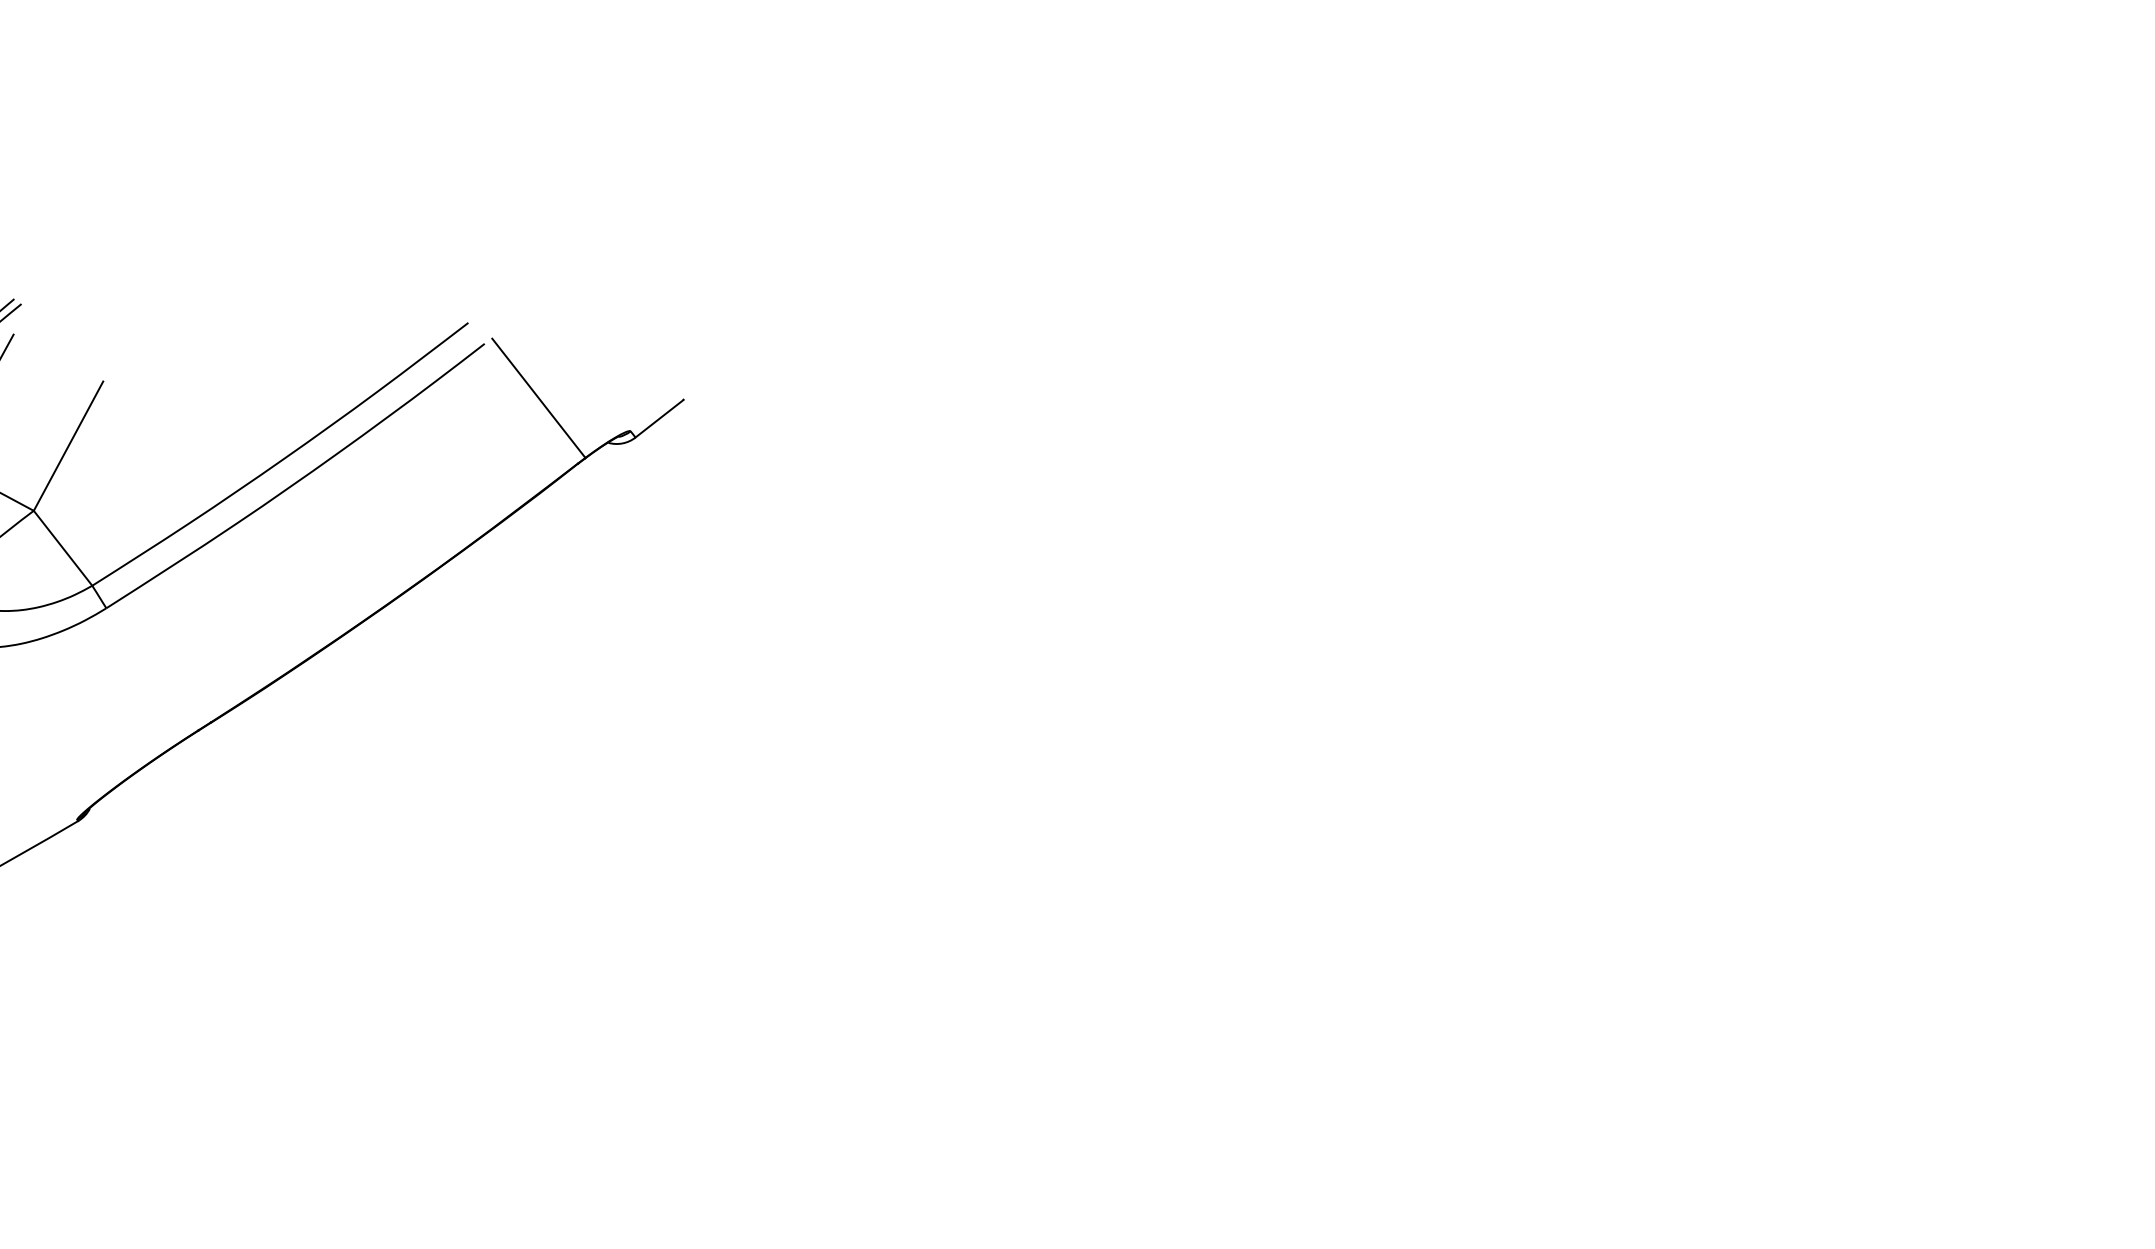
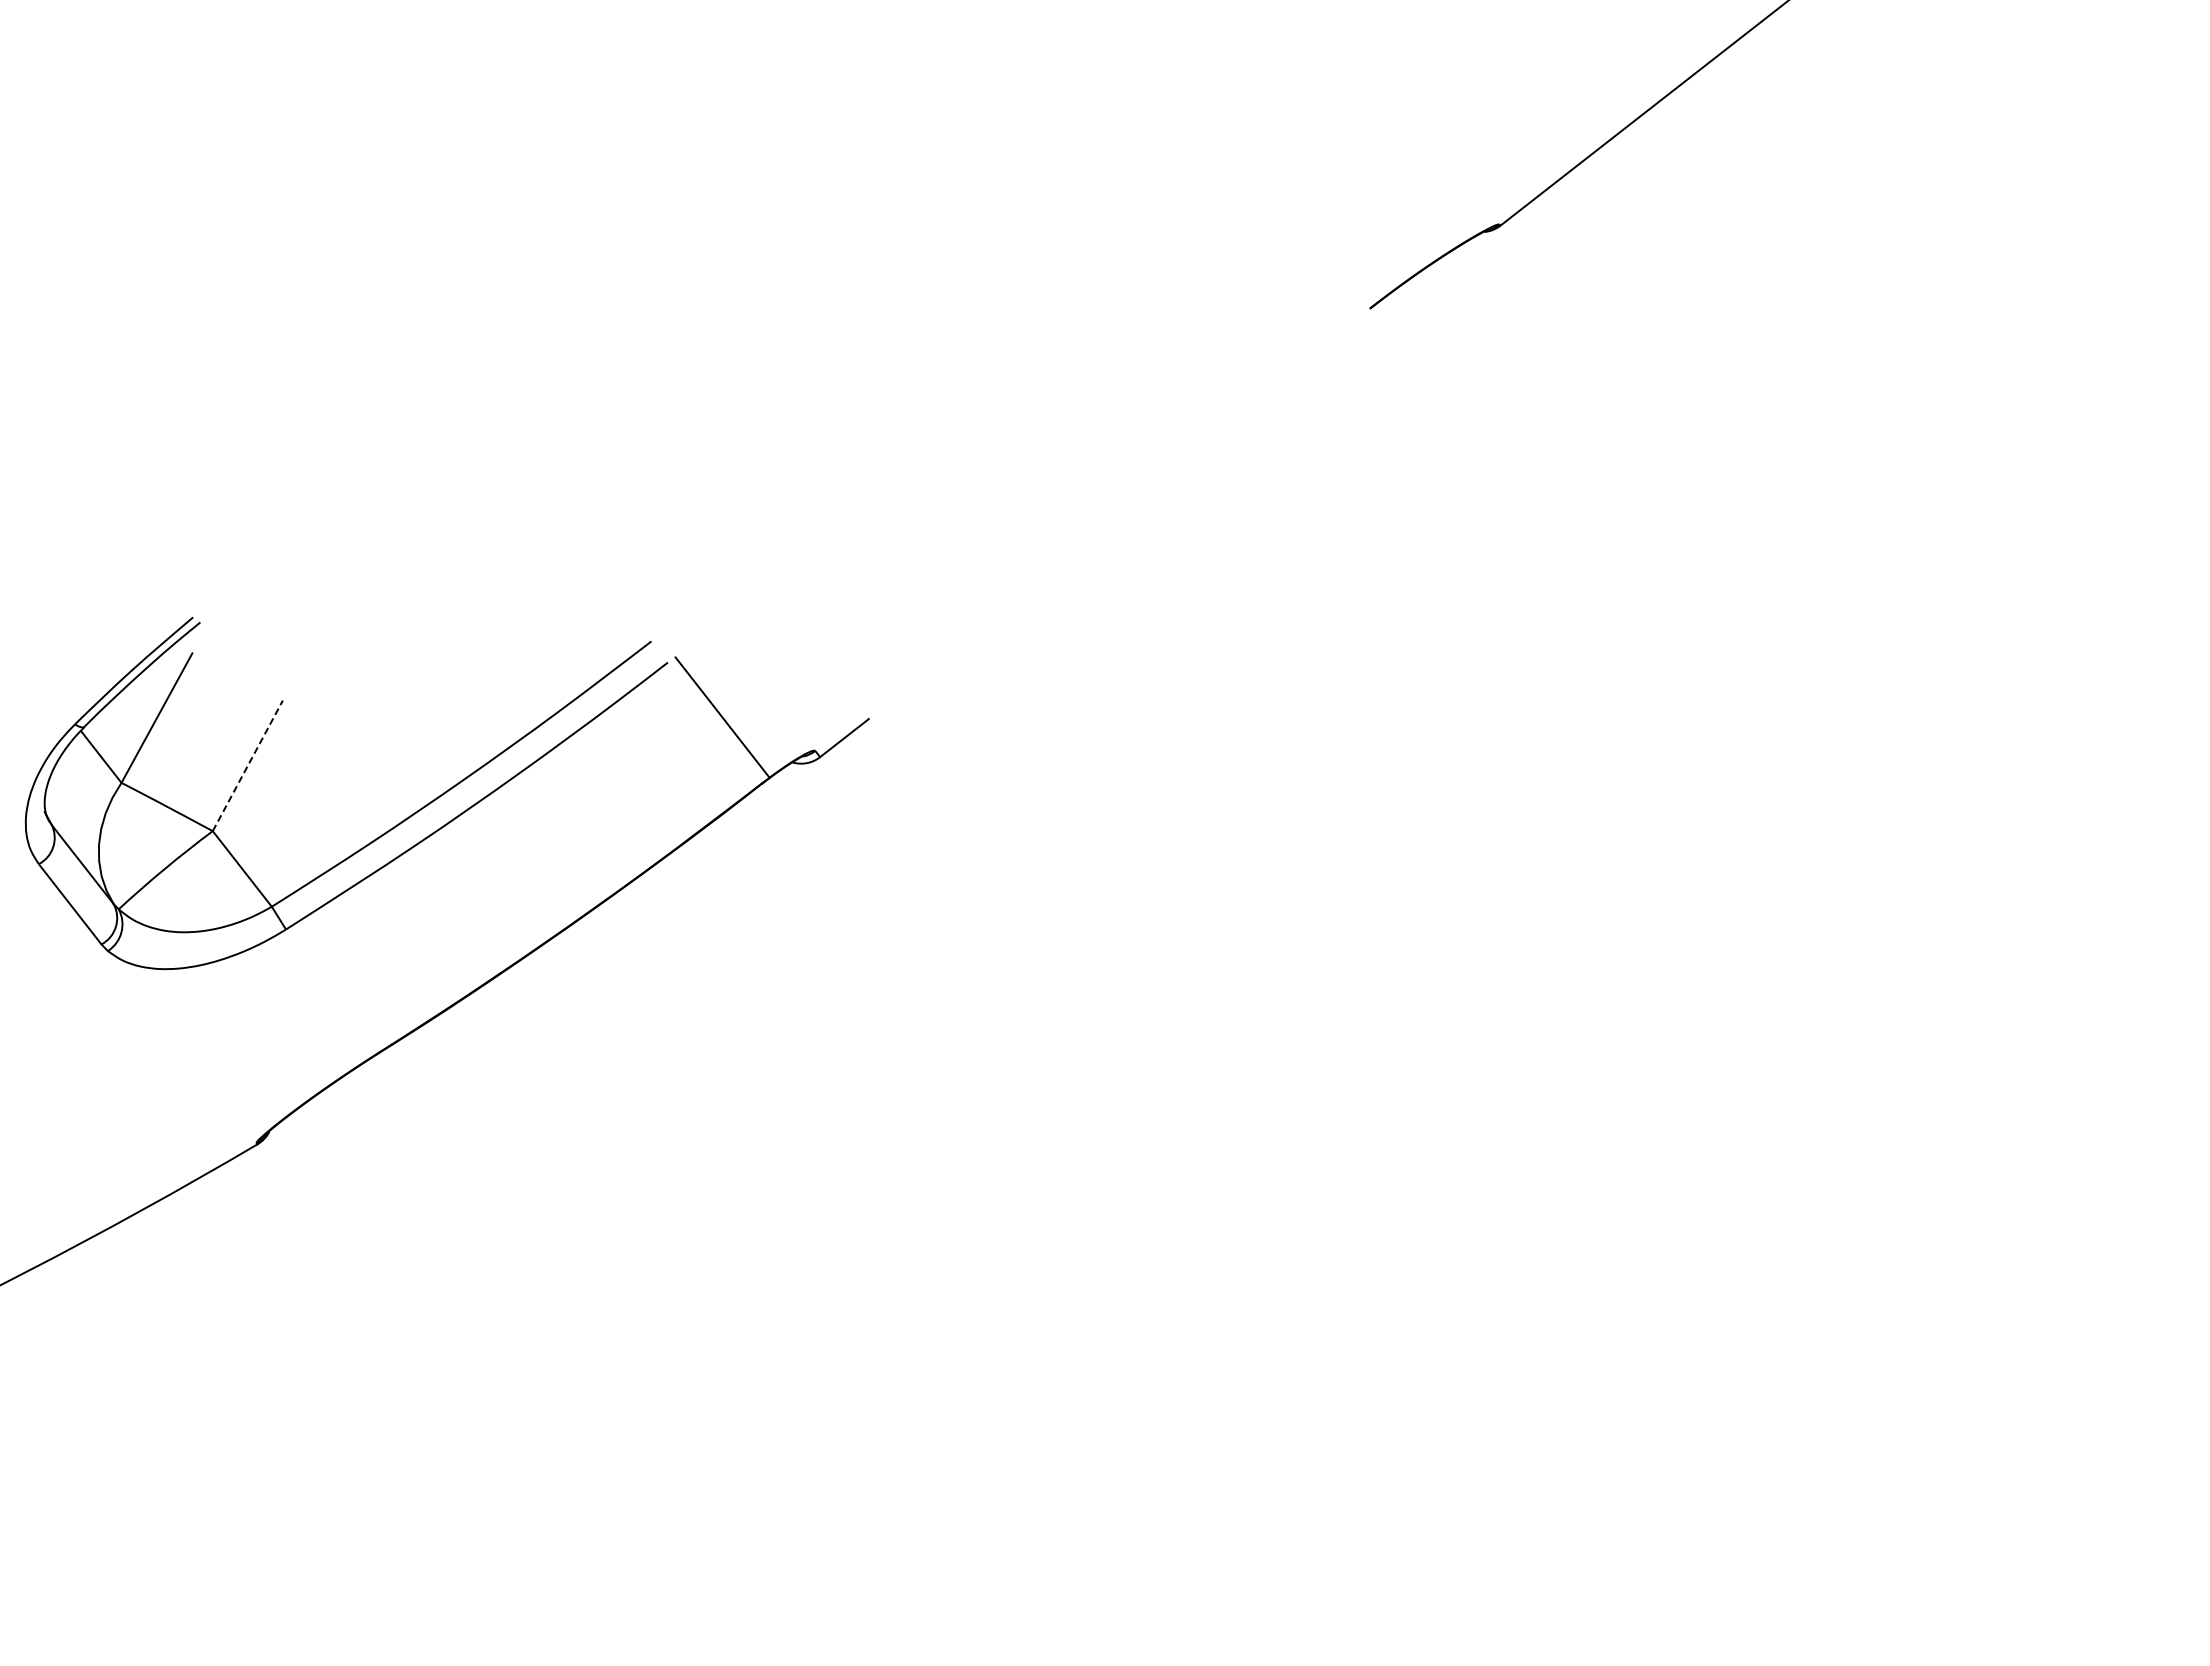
line: (69, 445) -> (248, 765), solid -> dashed

